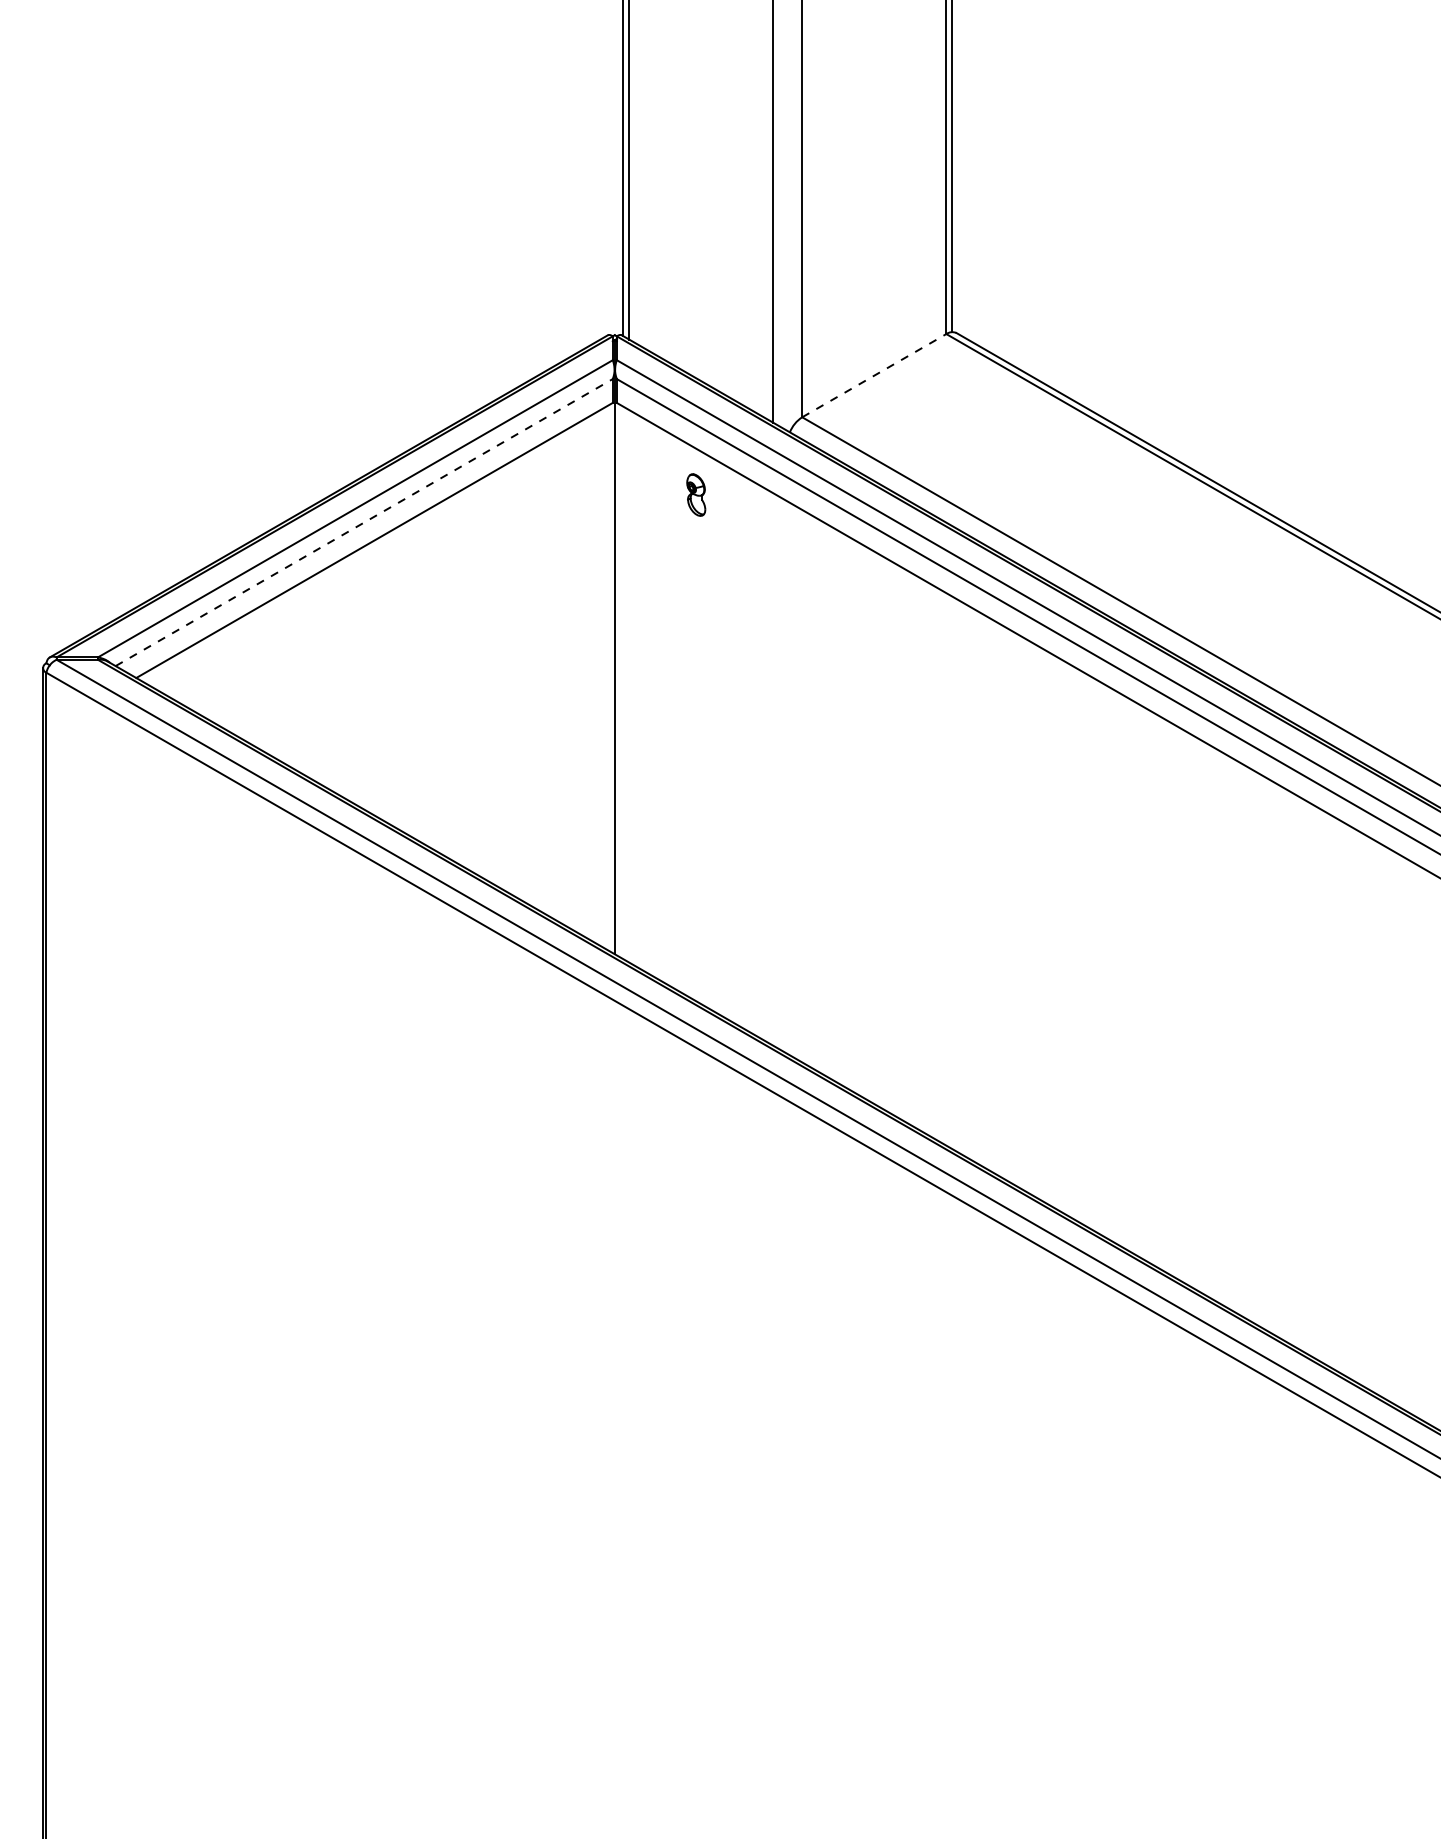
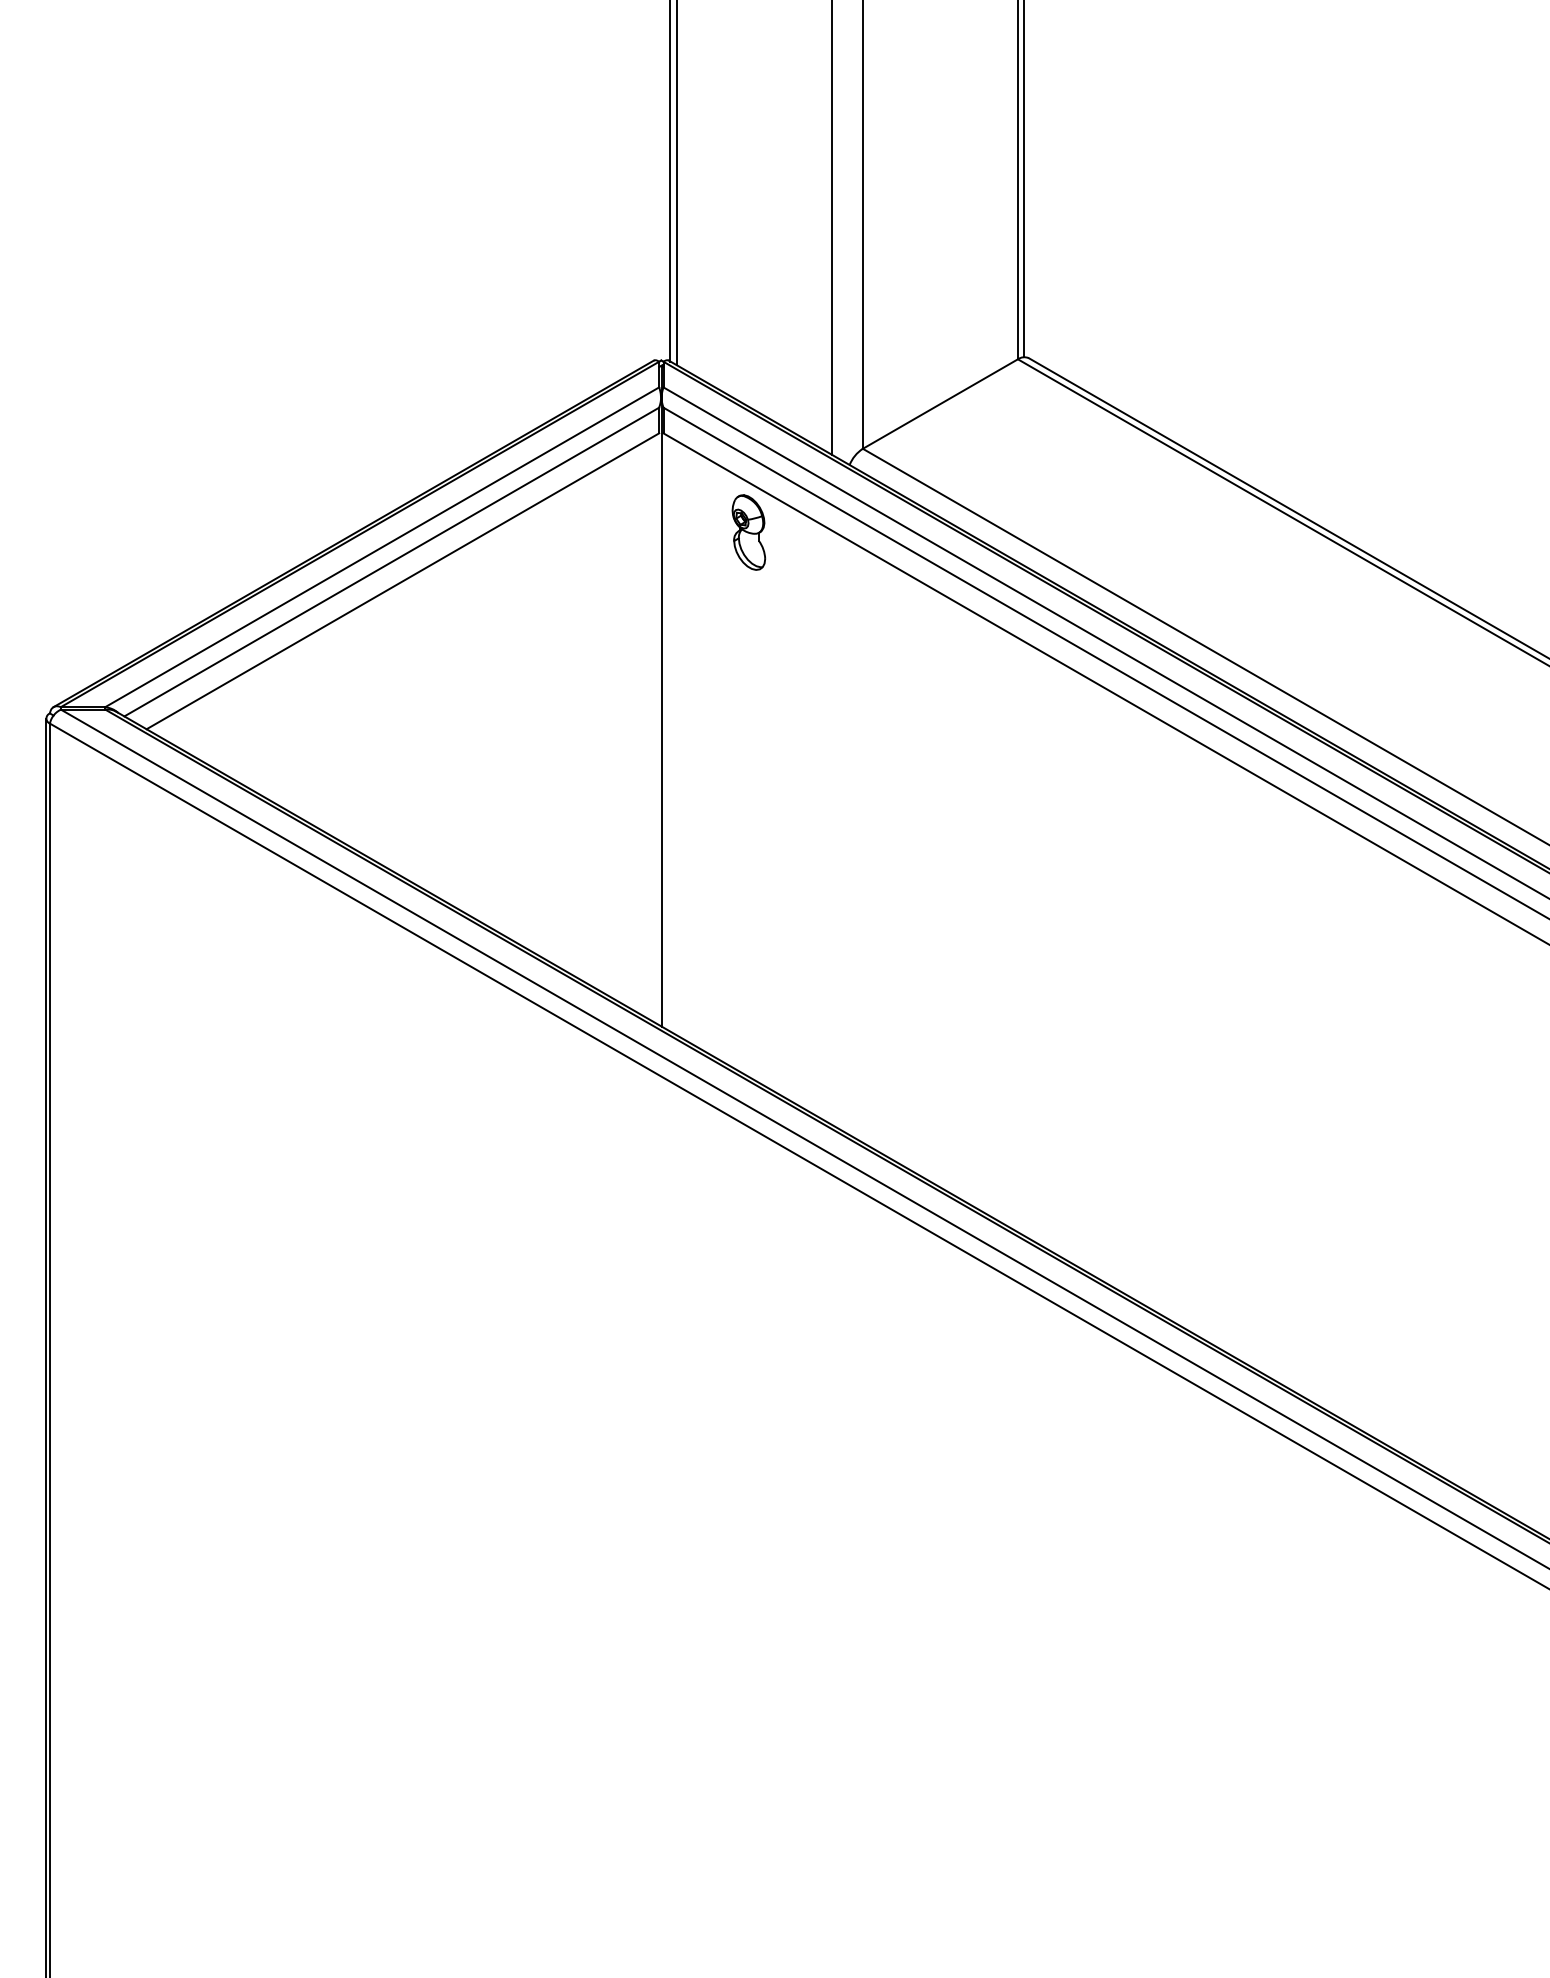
line: (874, 376) -> (940, 404), dashed -> solid
part: (695, 495) -> (748, 532), size x1.67
line: (363, 522) -> (391, 562), dashed -> solid

